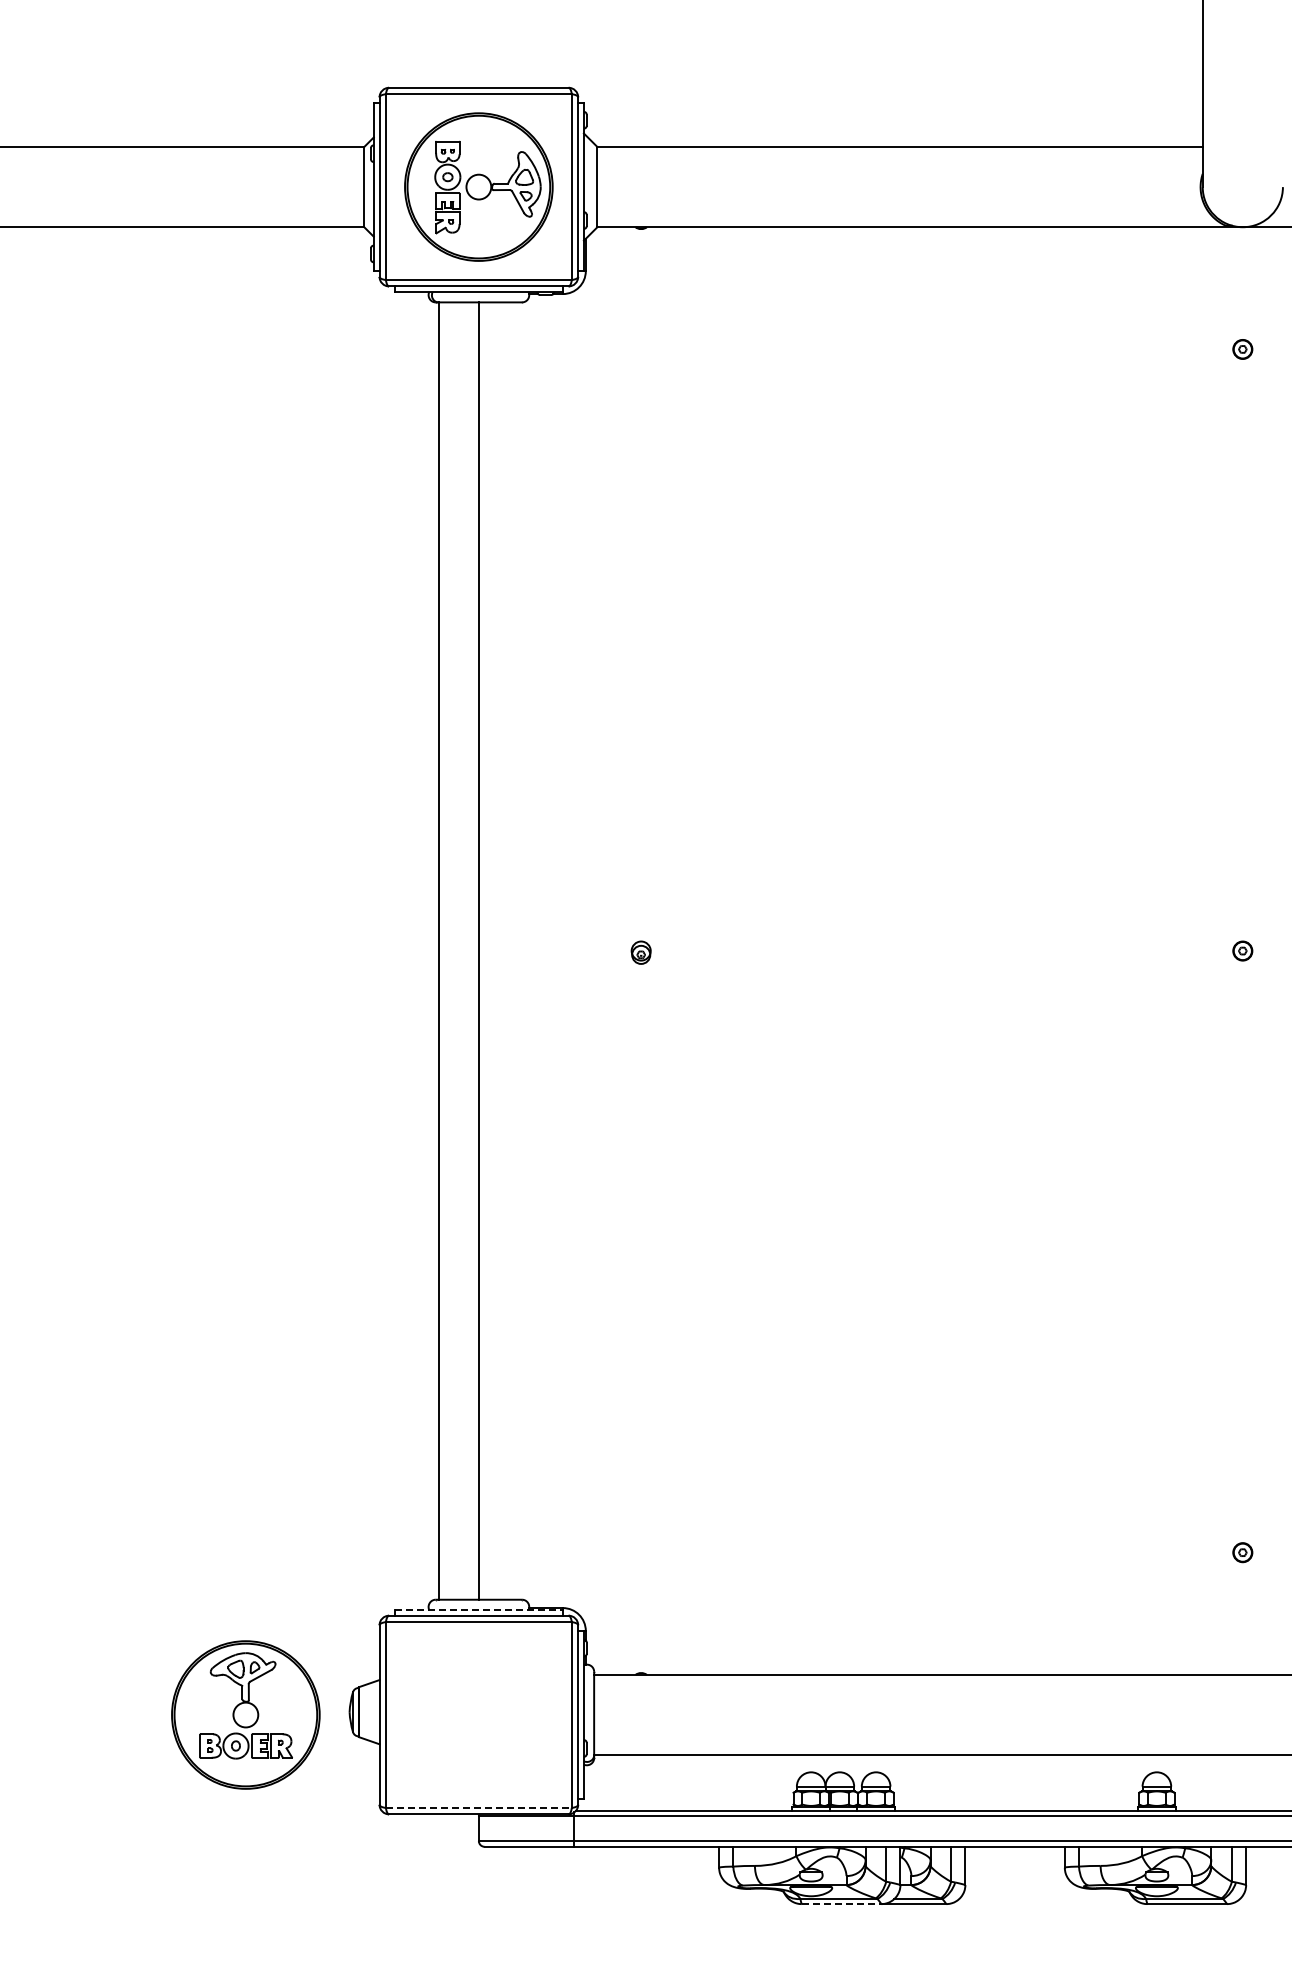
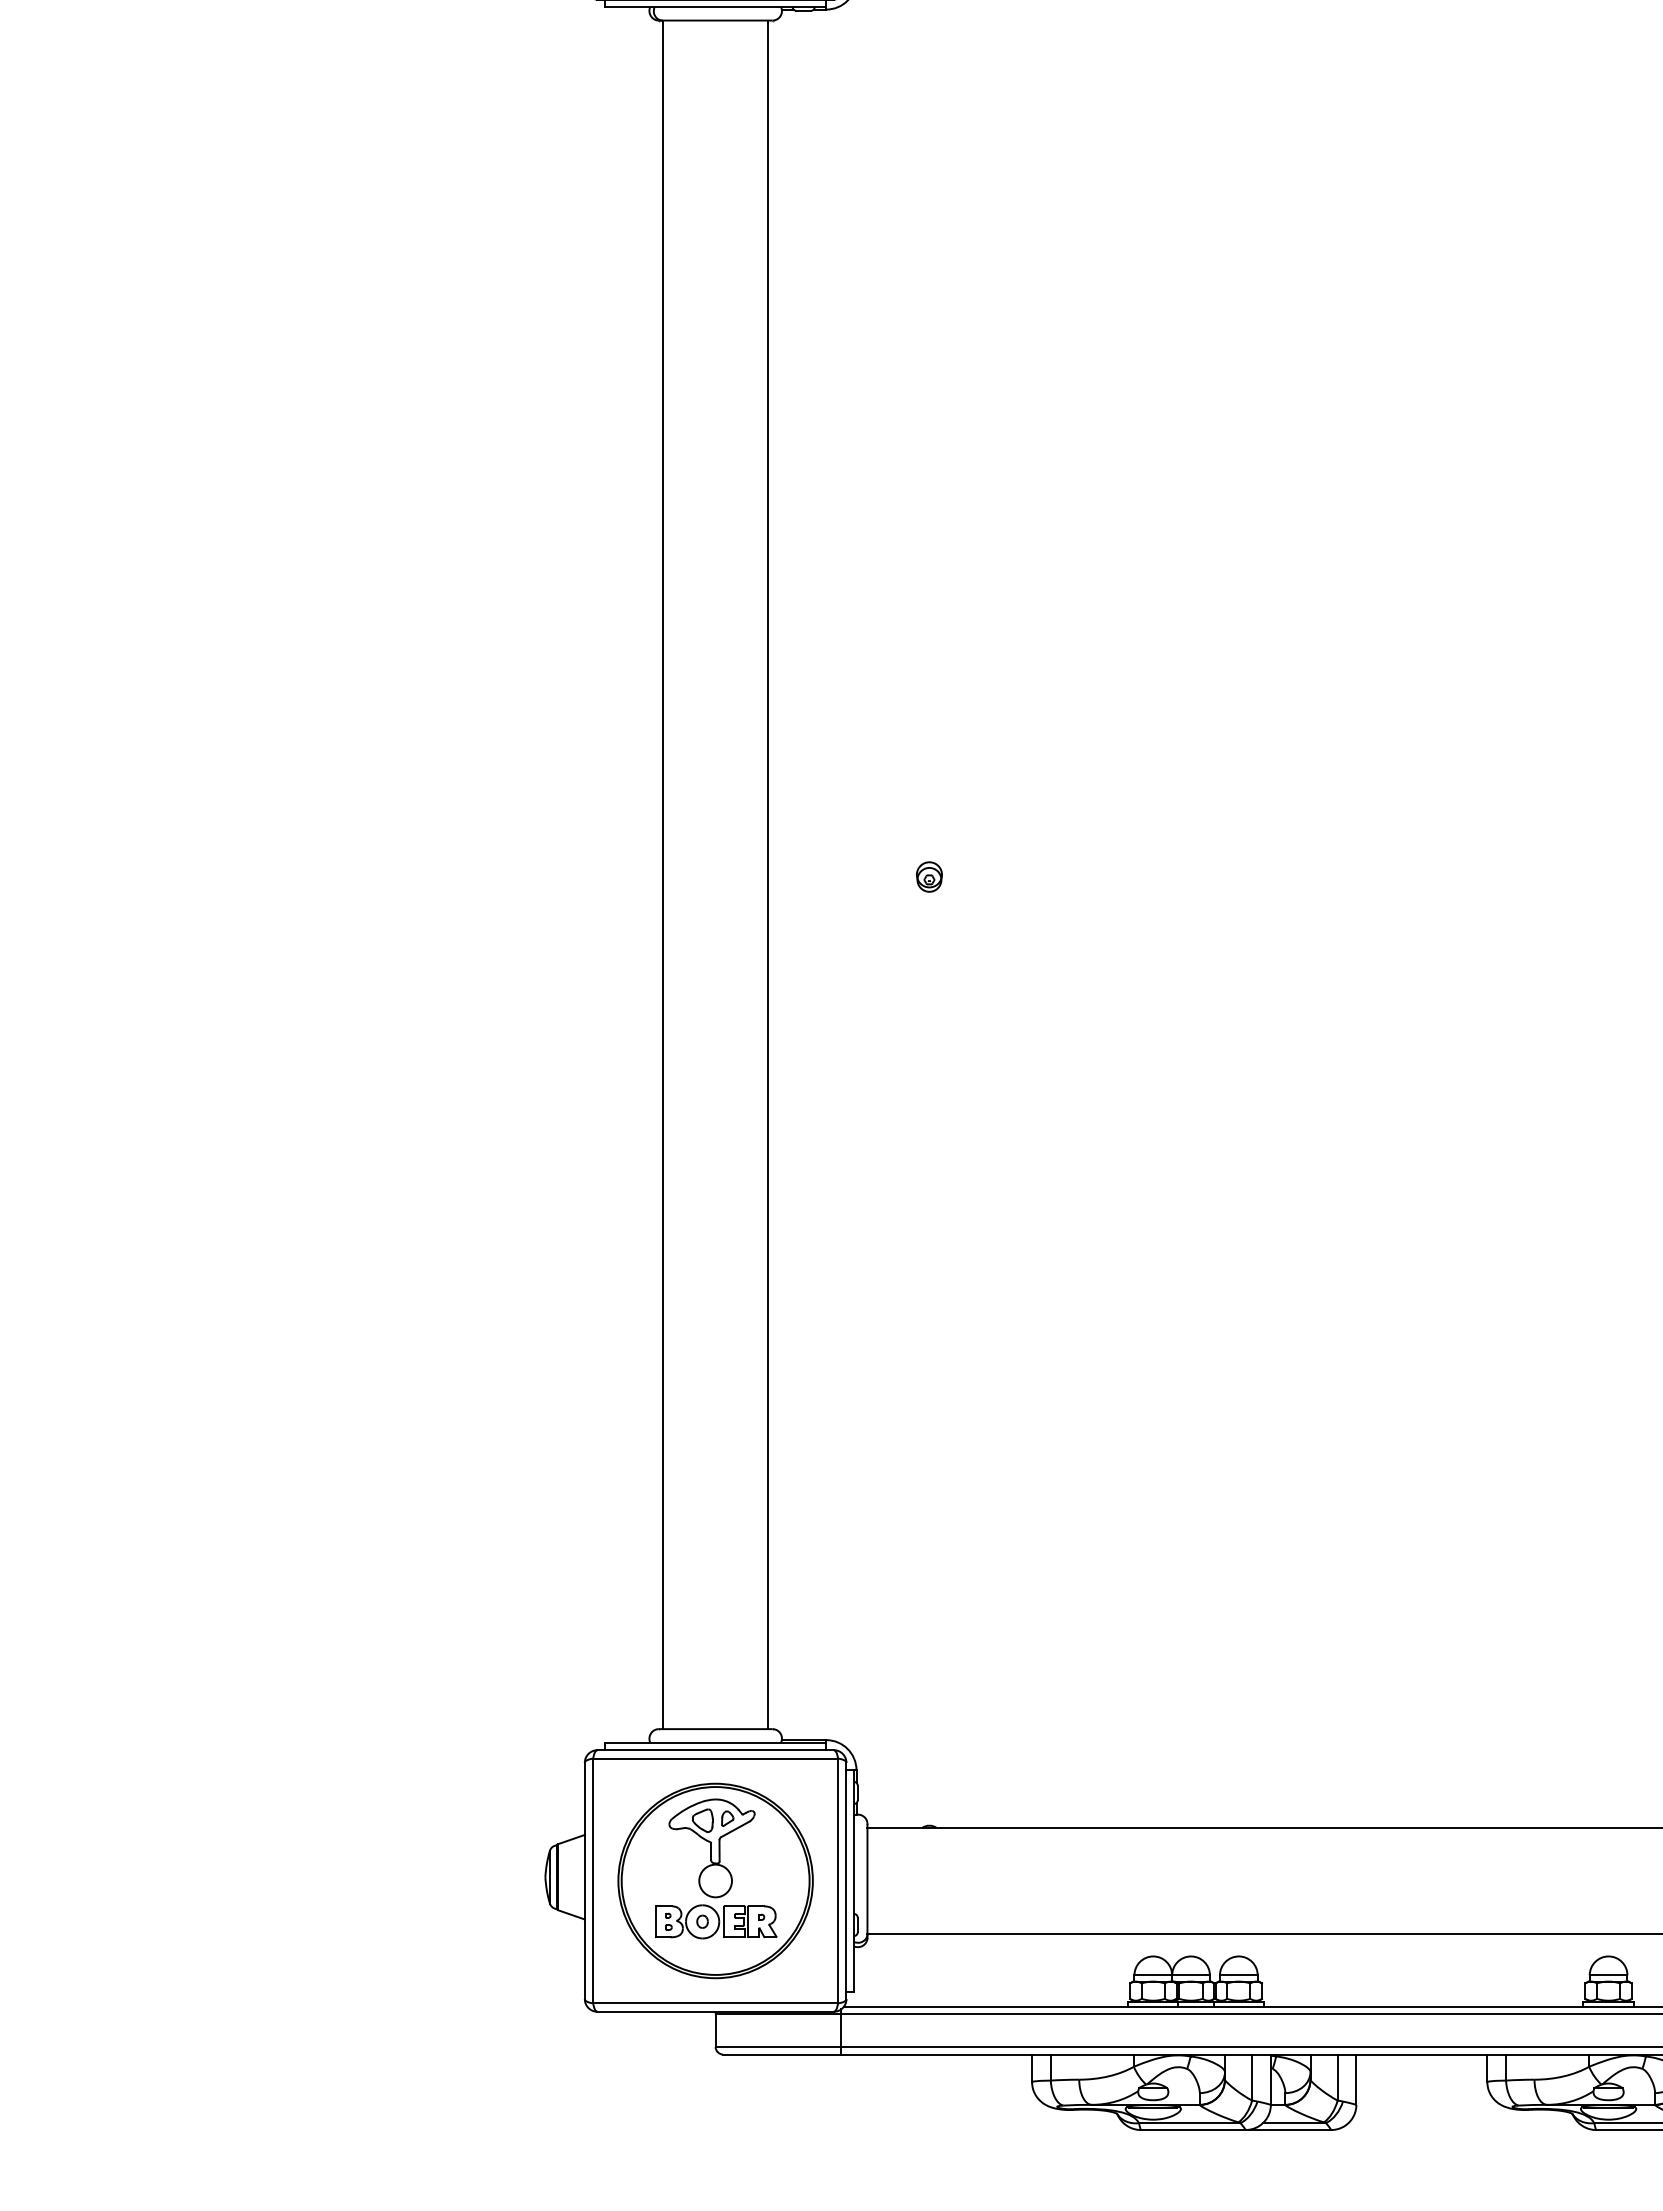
line: (478, 950) -> (767, 874), moved
line: (479, 1609) -> (716, 1742), dashed -> solid
part: (245, 1714) -> (715, 1880), moved
line: (478, 1807) -> (715, 2002), dashed -> solid
line: (841, 1904) -> (1193, 2130), dashed -> solid

